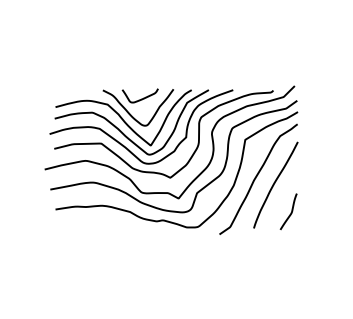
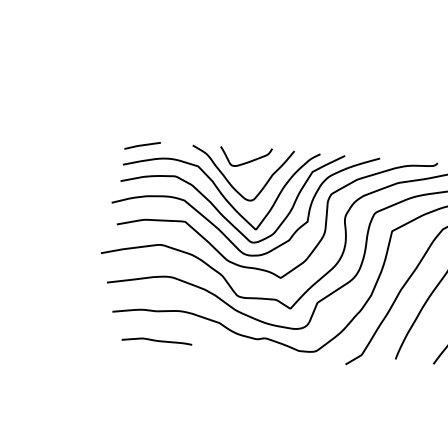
line: (67, 92) -> (141, 144), added
curve: (87, 227) -> (156, 340), added

